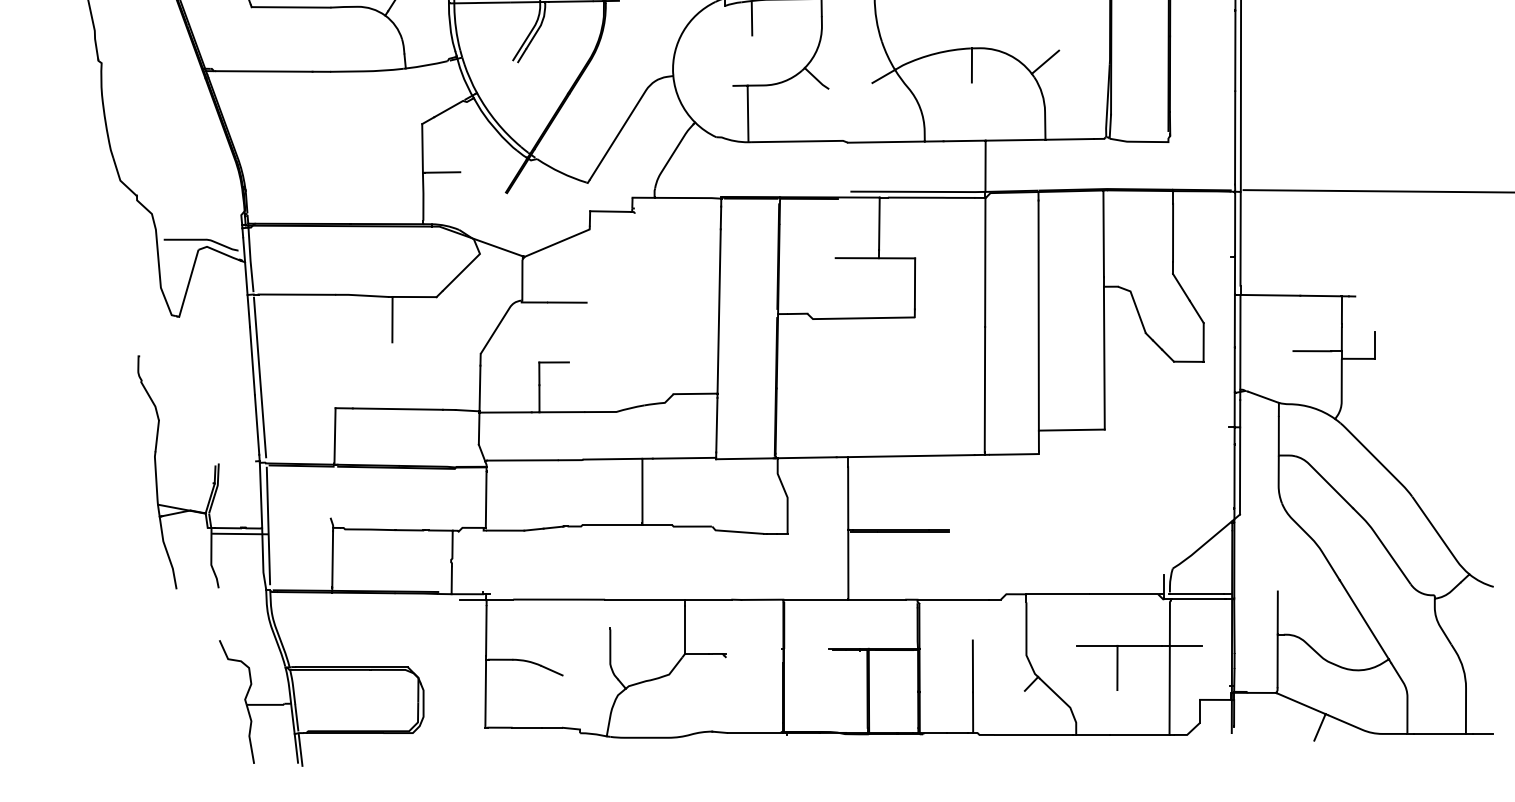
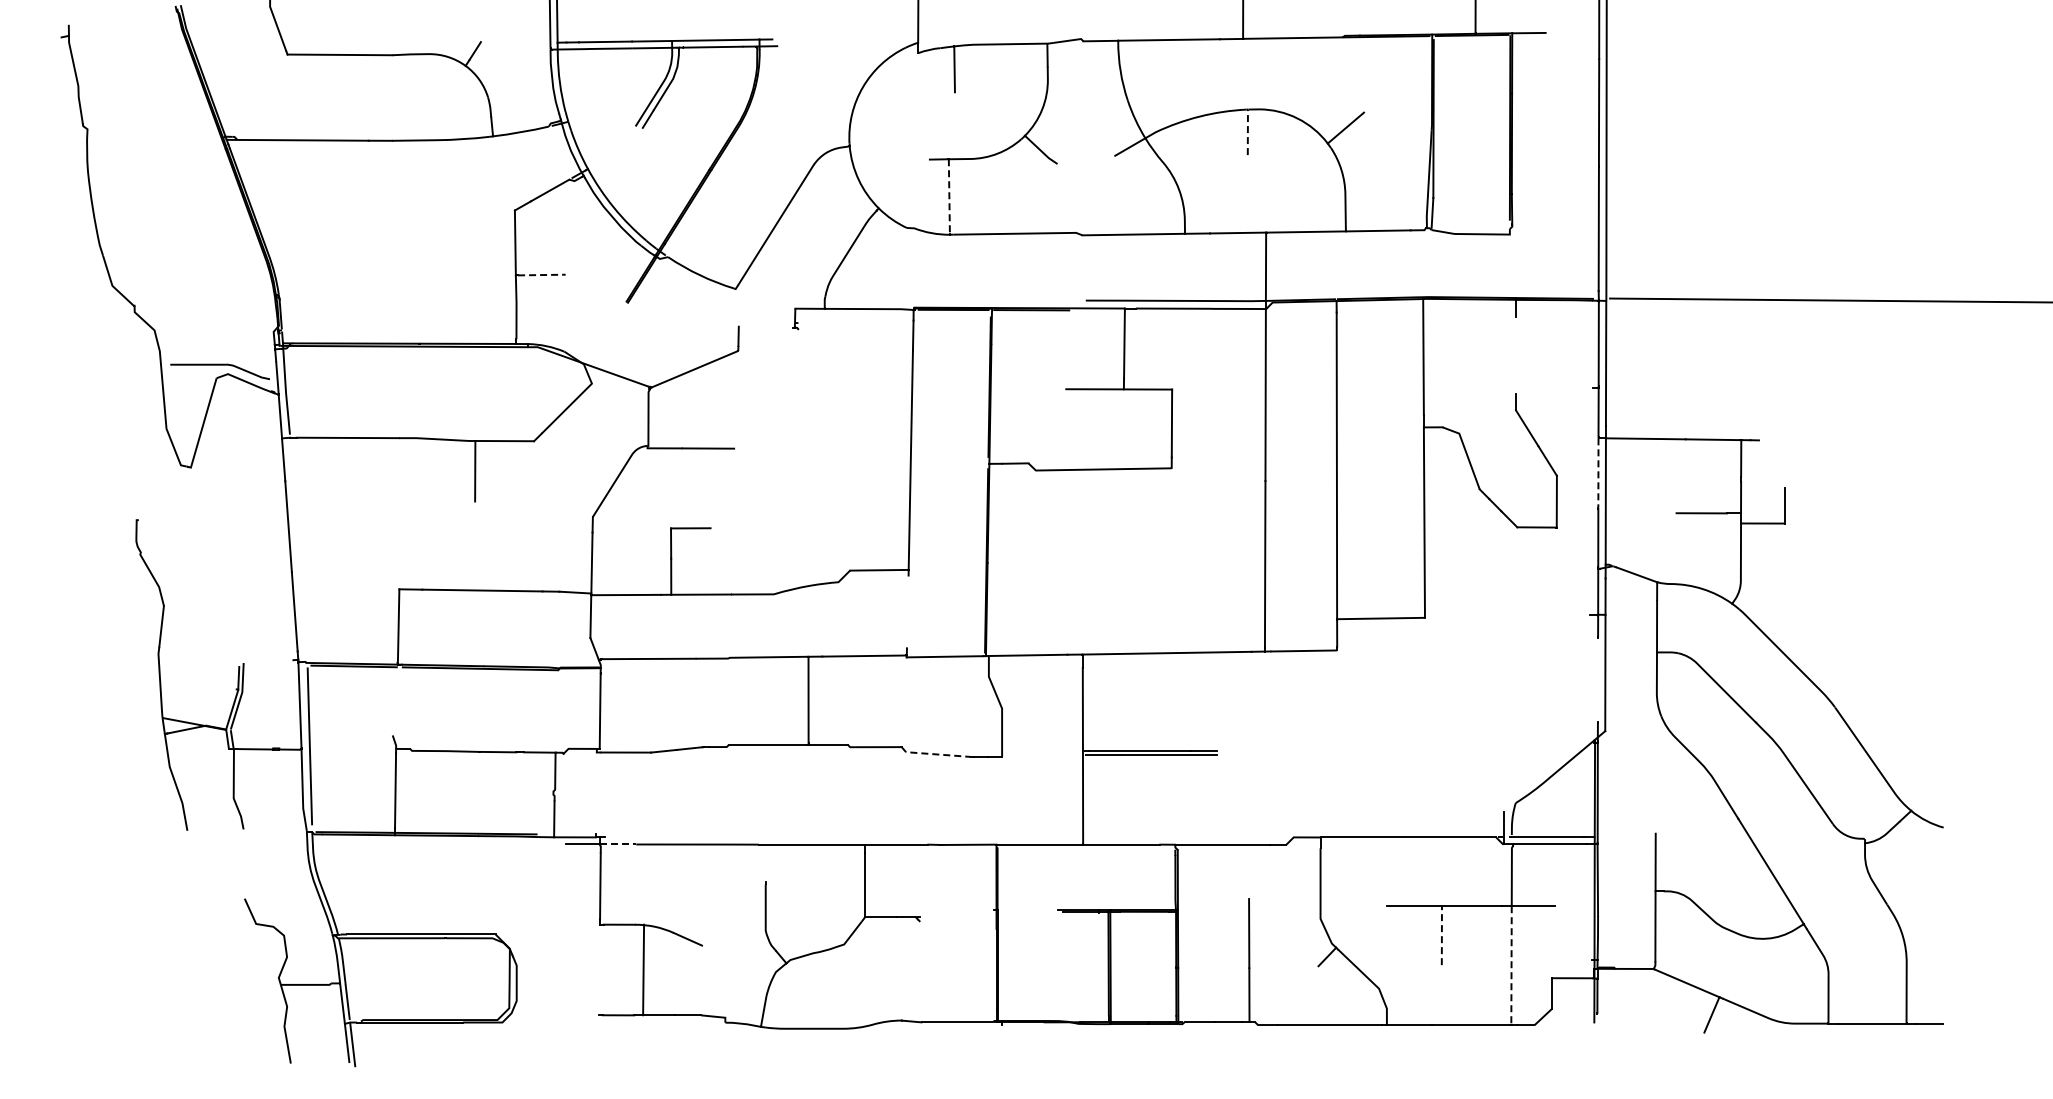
line: (971, 65) -> (1247, 132), solid -> dashed
line: (748, 113) -> (949, 196), solid -> dashed
line: (442, 172) -> (541, 275), solid -> dashed
line: (610, 211) -> (765, 326), removed
line: (1173, 232) -> (1516, 355), removed
line: (1234, 320) -> (1598, 472), solid -> dashed
line: (259, 377) -> (298, 548), removed
line: (716, 424) -> (907, 611), removed
line: (1234, 476) -> (1597, 680), removed
line: (736, 532) -> (934, 754), solid -> dashed
line: (239, 533) -> (271, 756), removed
line: (499, 599) -> (618, 844), solid -> dashed
line: (1117, 667) -> (1441, 935), solid -> dashed
line: (1169, 690) -> (1511, 965), solid -> dashed
line: (485, 693) -> (643, 969), moved

